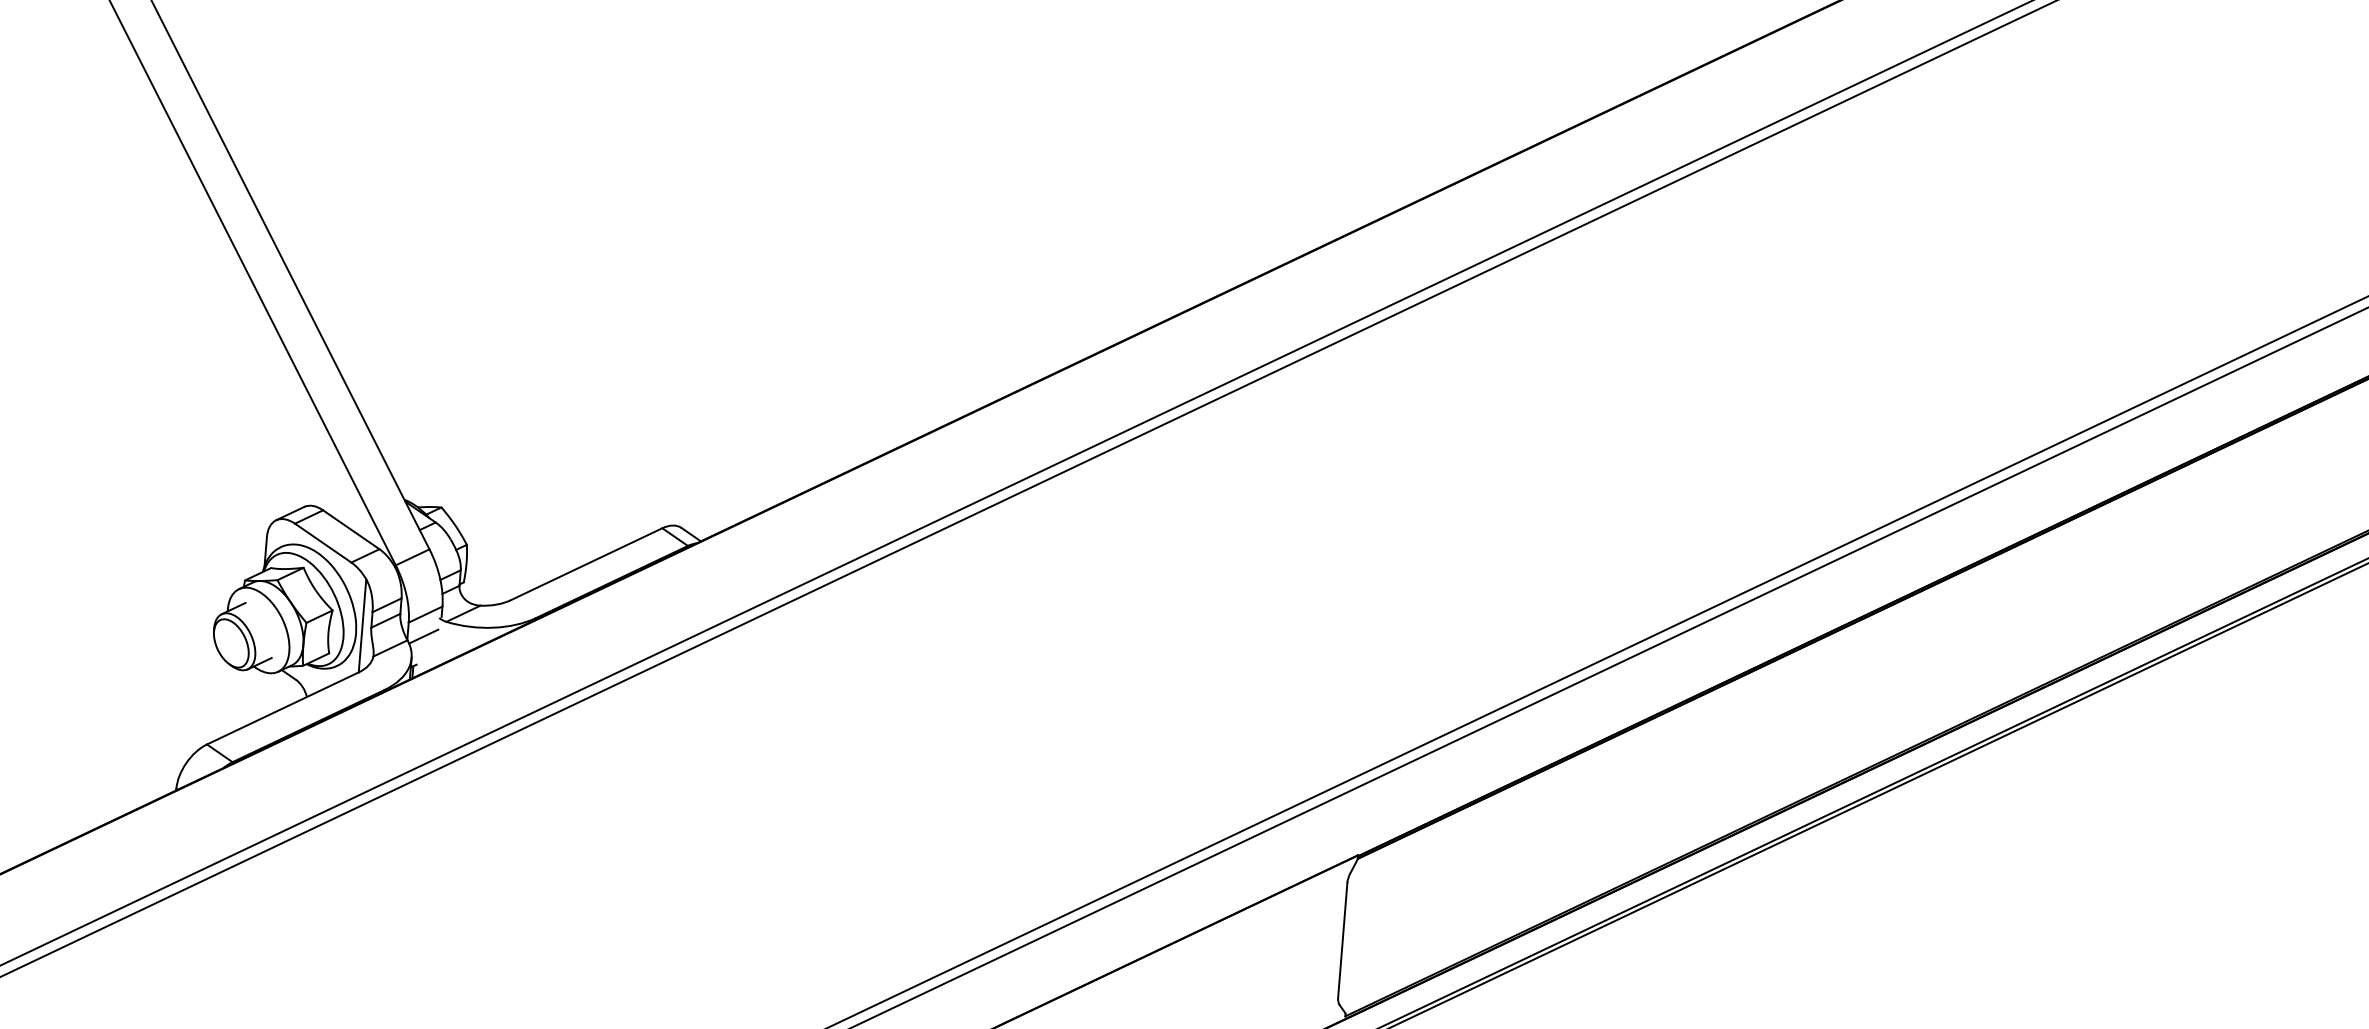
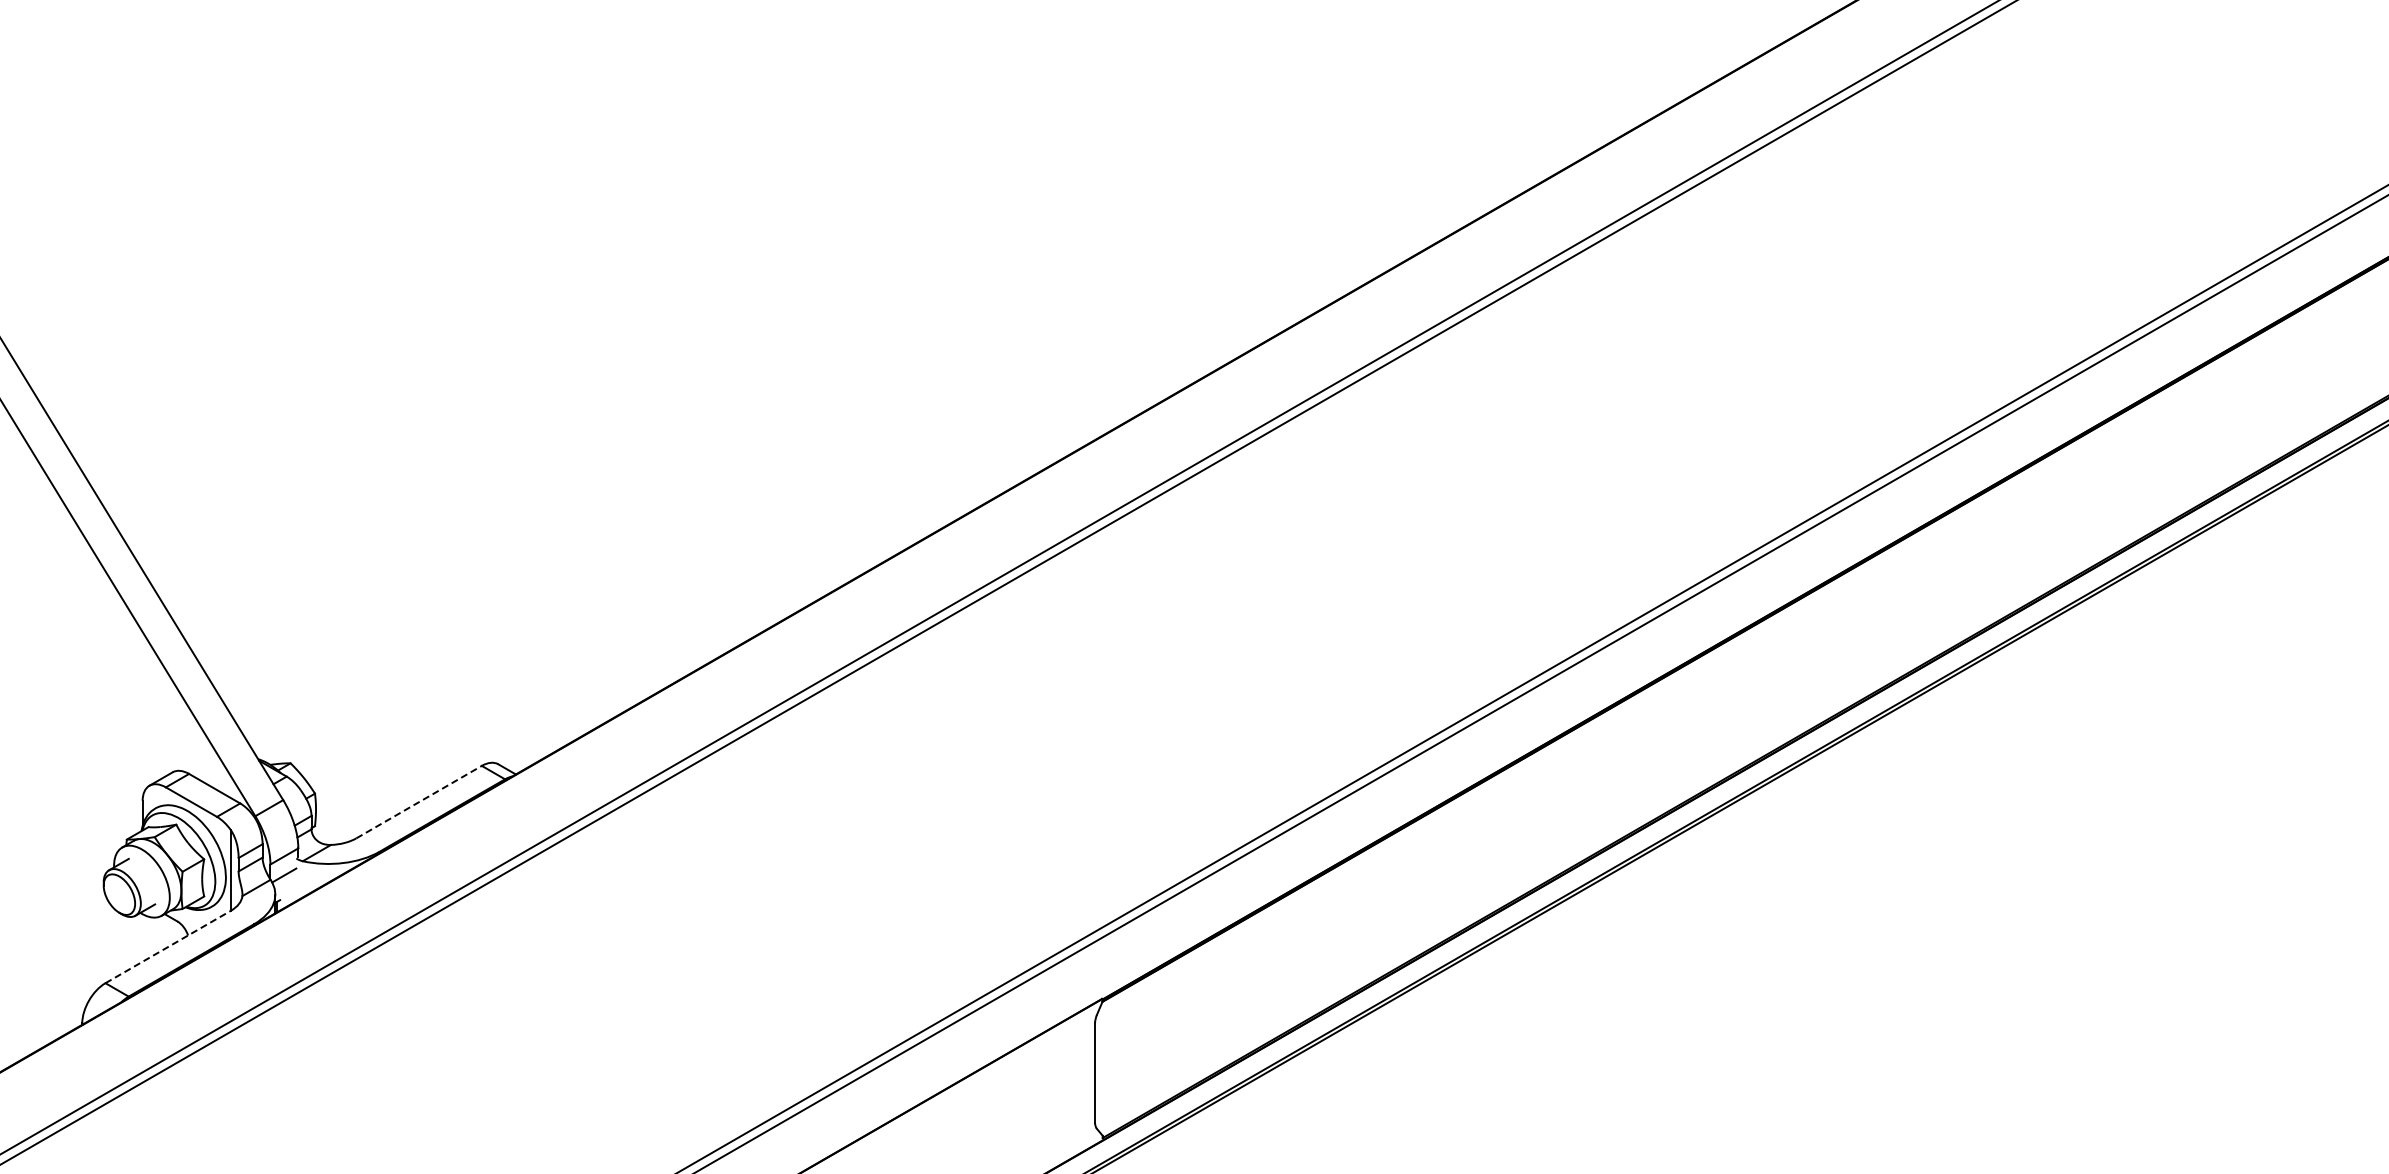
line: (586, 563) -> (419, 801), solid -> dashed
line: (283, 707) -> (168, 946), solid -> dashed

